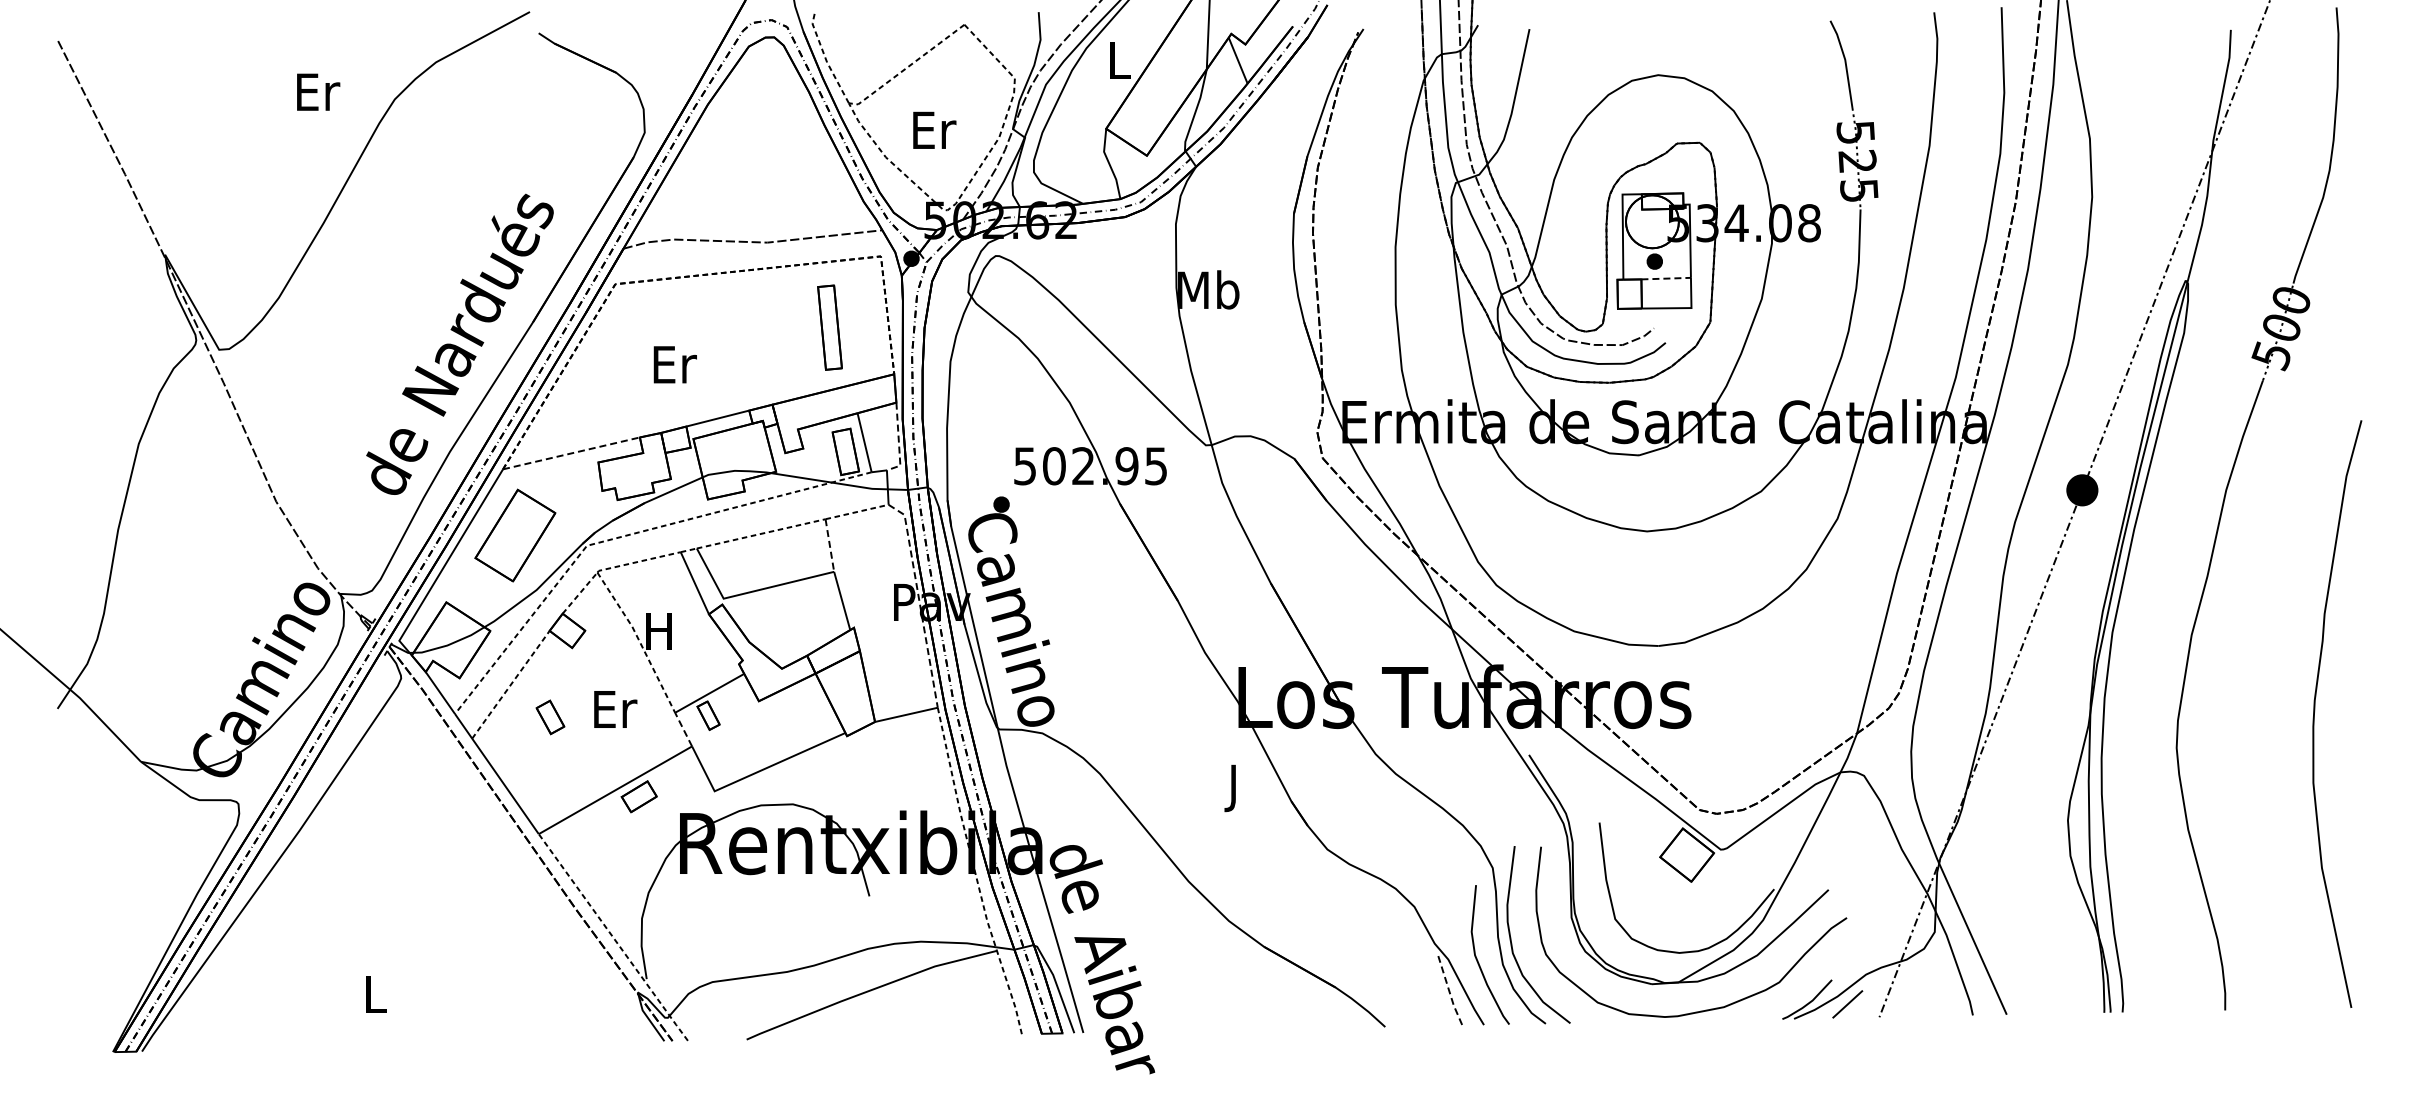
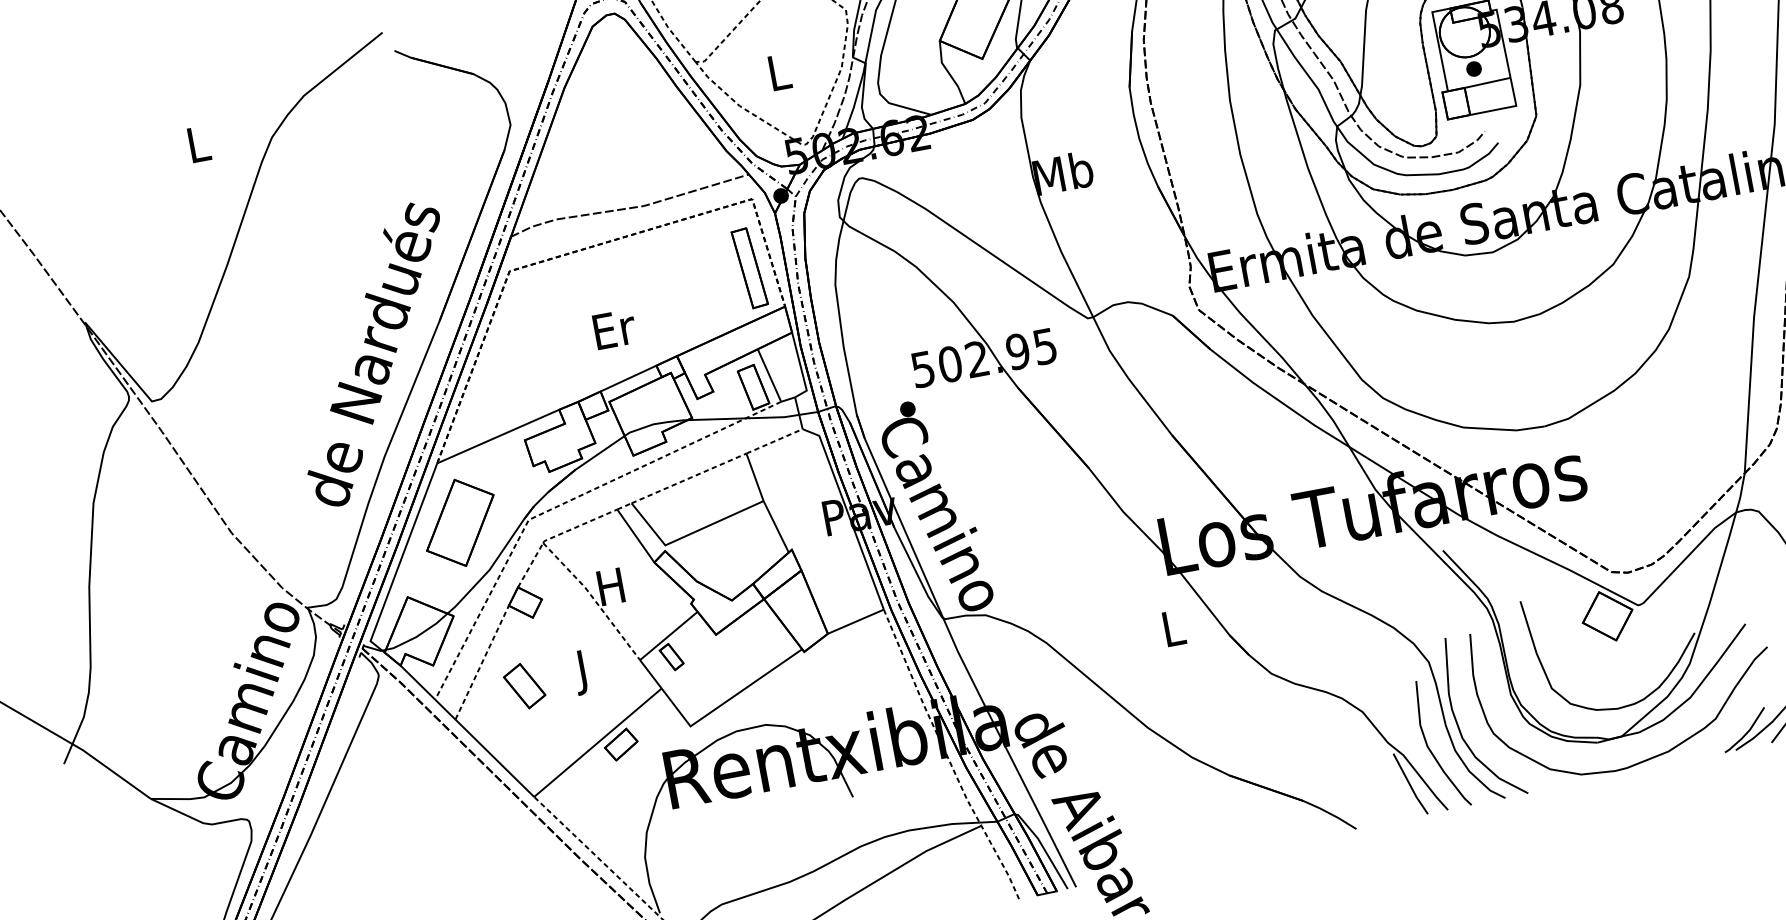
text: (318, 91) -> (199, 143), Er -> L
text: (934, 129) -> (779, 71), Er -> L
line: (1666, 278) -> (1487, 82), dashed -> solid
part: (829, 327) -> (749, 268), moved
text: (674, 364) -> (614, 329), moved
line: (898, 442) -> (801, 369), dashed -> solid
line: (571, 453) -> (498, 436), dashed -> solid
line: (829, 545) -> (754, 477), dashed -> solid
line: (919, 601) -> (848, 513), dashed -> solid
text: (615, 714) -> (584, 672), Er -> J
part: (550, 717) -> (524, 686), size x1.43
line: (683, 729) -> (650, 674), dashed -> solid
text: (1234, 788) -> (1174, 633), J -> L
line: (1449, 992) -> (1410, 785), dashed -> solid

